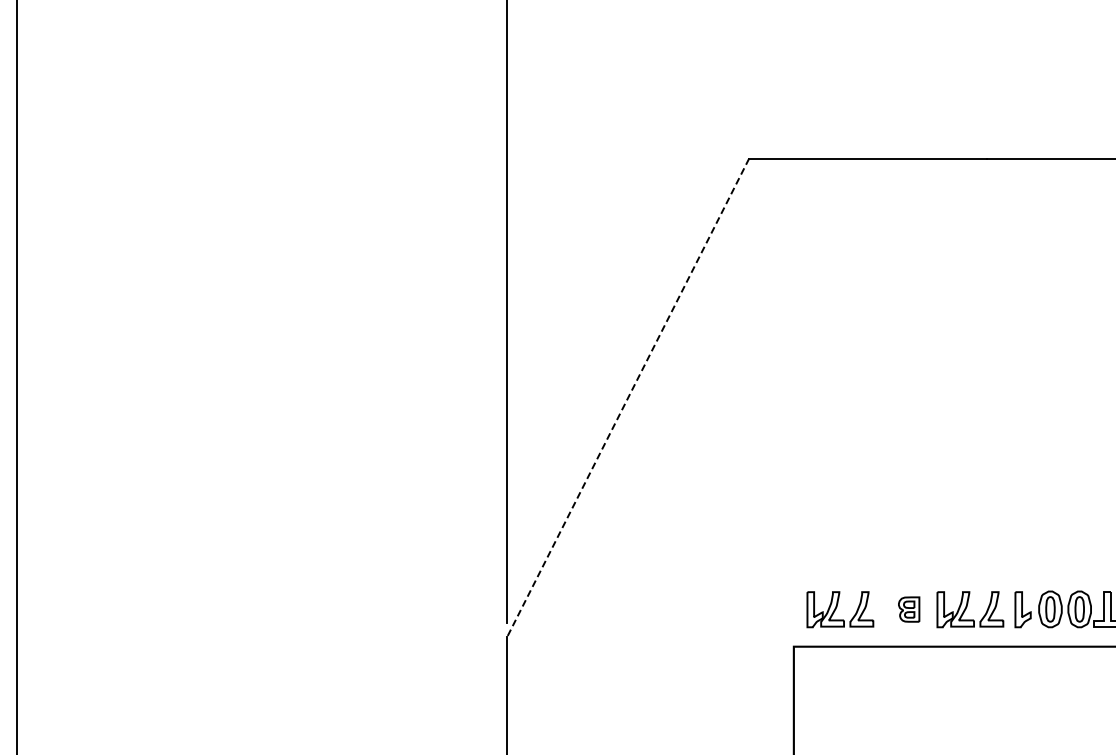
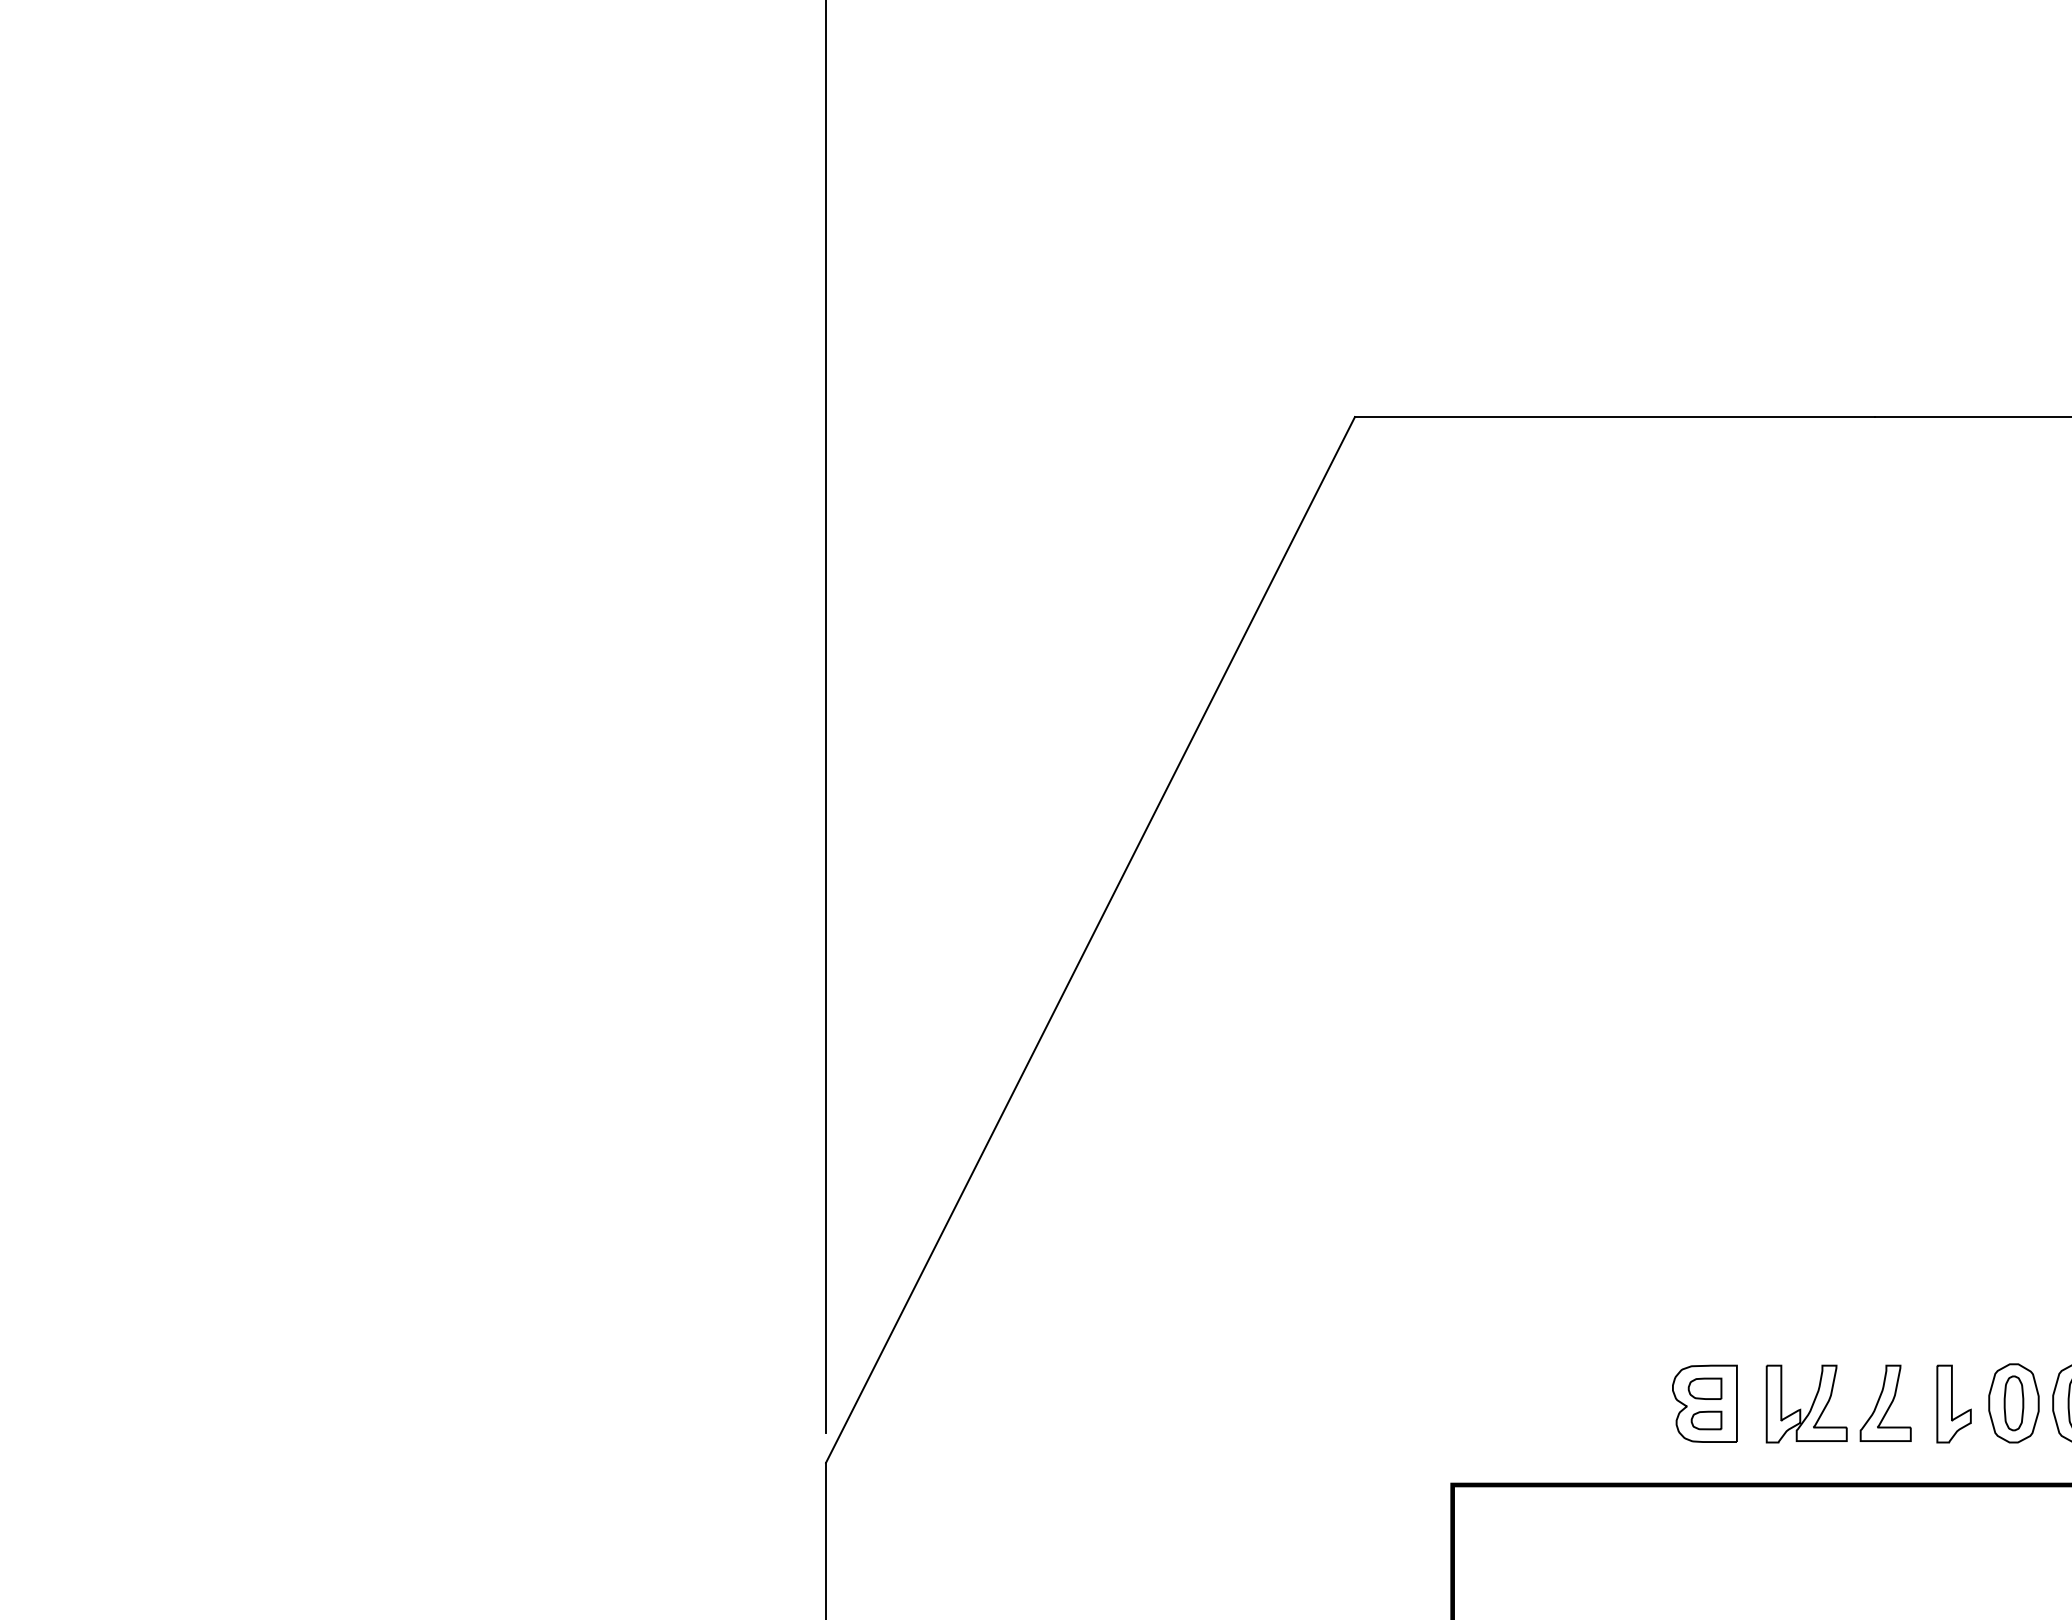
line: (628, 397) -> (1090, 939), dashed -> solid
part: (840, 609) -> (1554, 1403), removed
part: (908, 609) -> (1703, 1403), size x1.43

